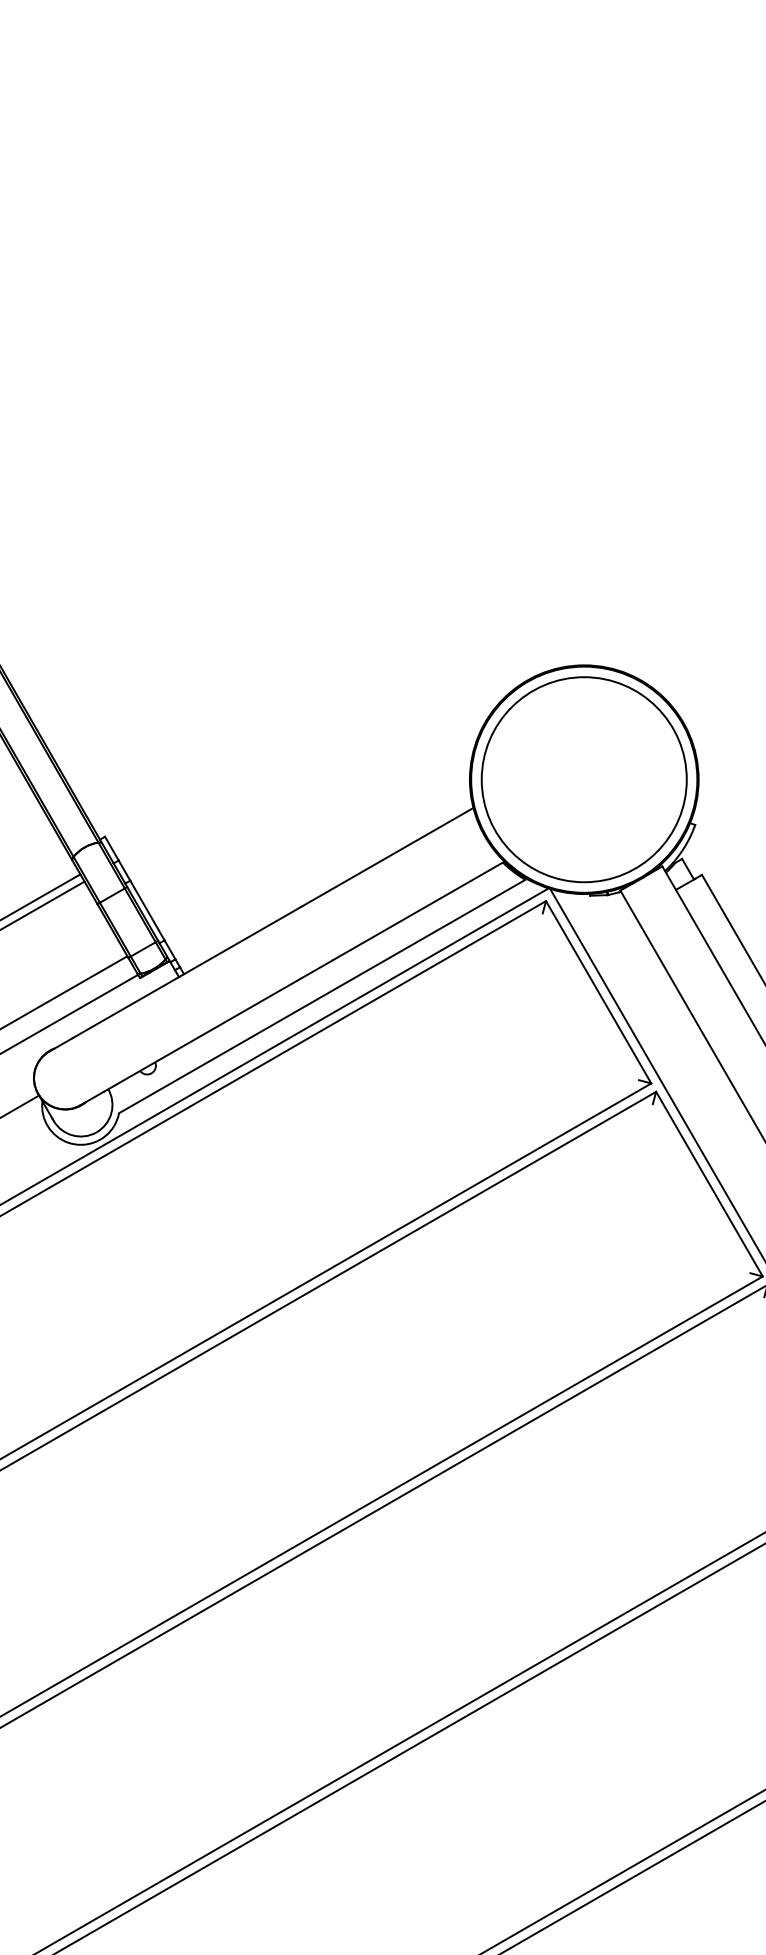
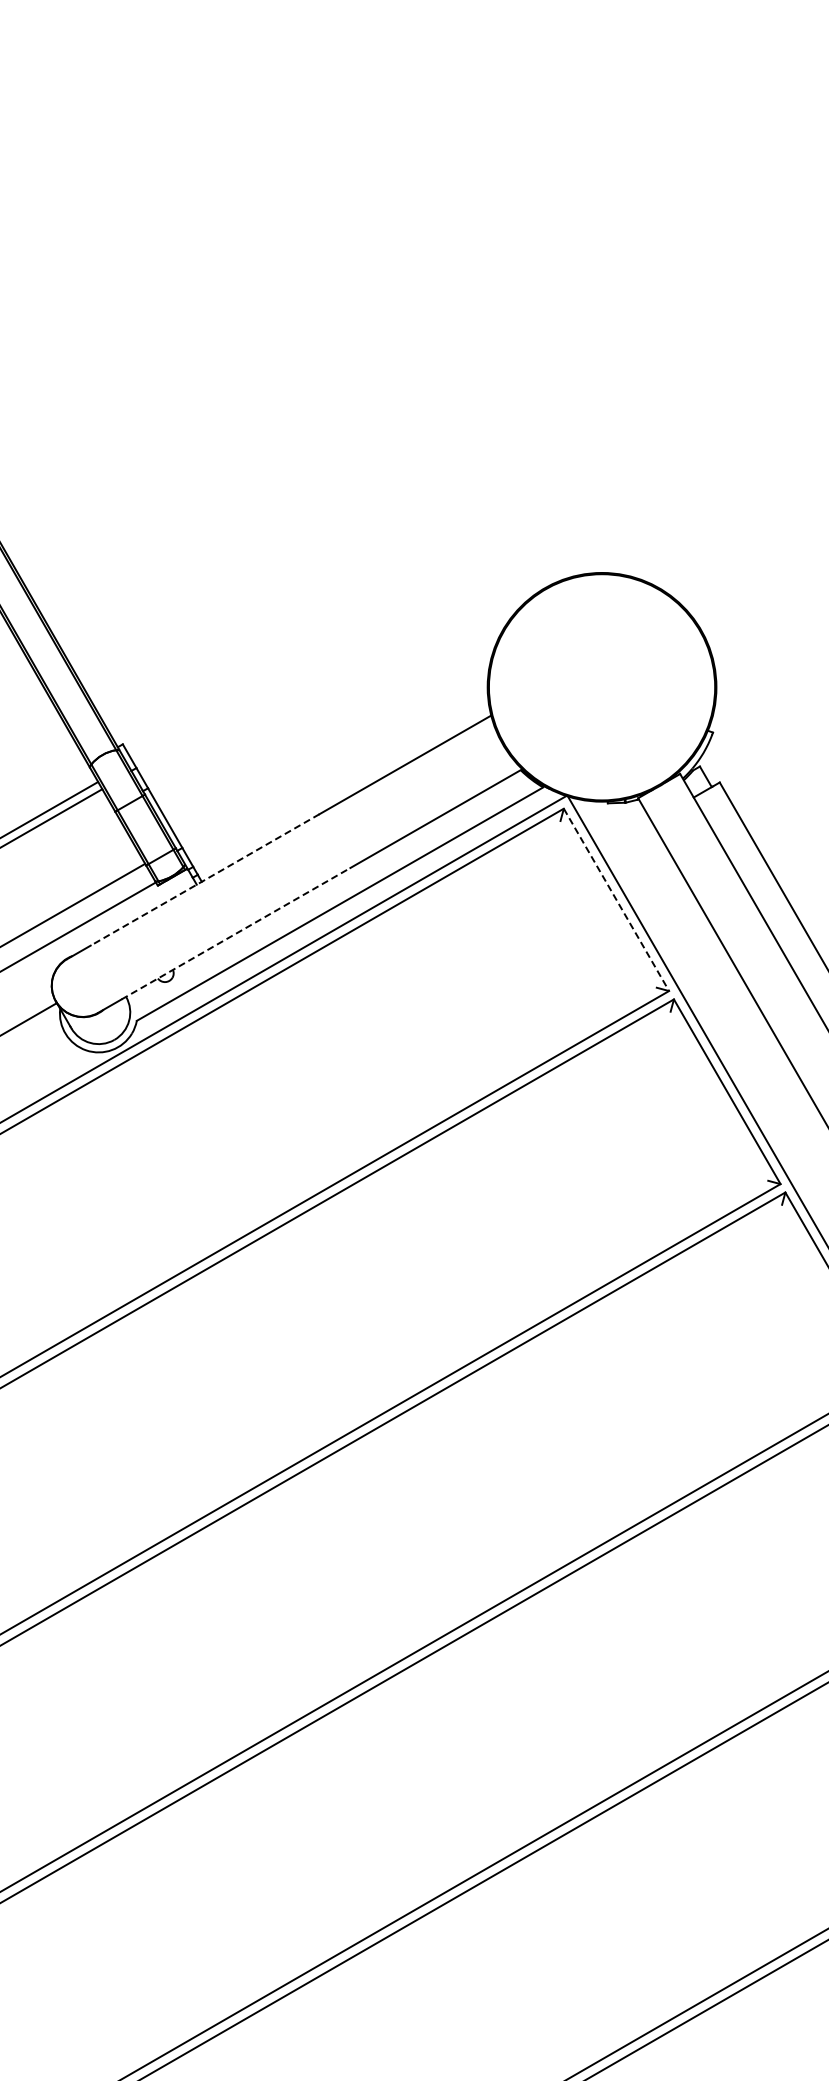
circle: (583, 778) -> (601, 686), removed
line: (187, 971) -> (205, 879), solid -> dashed
line: (598, 992) -> (616, 900), solid -> dashed
line: (218, 1025) -> (236, 933), solid -> dashed

